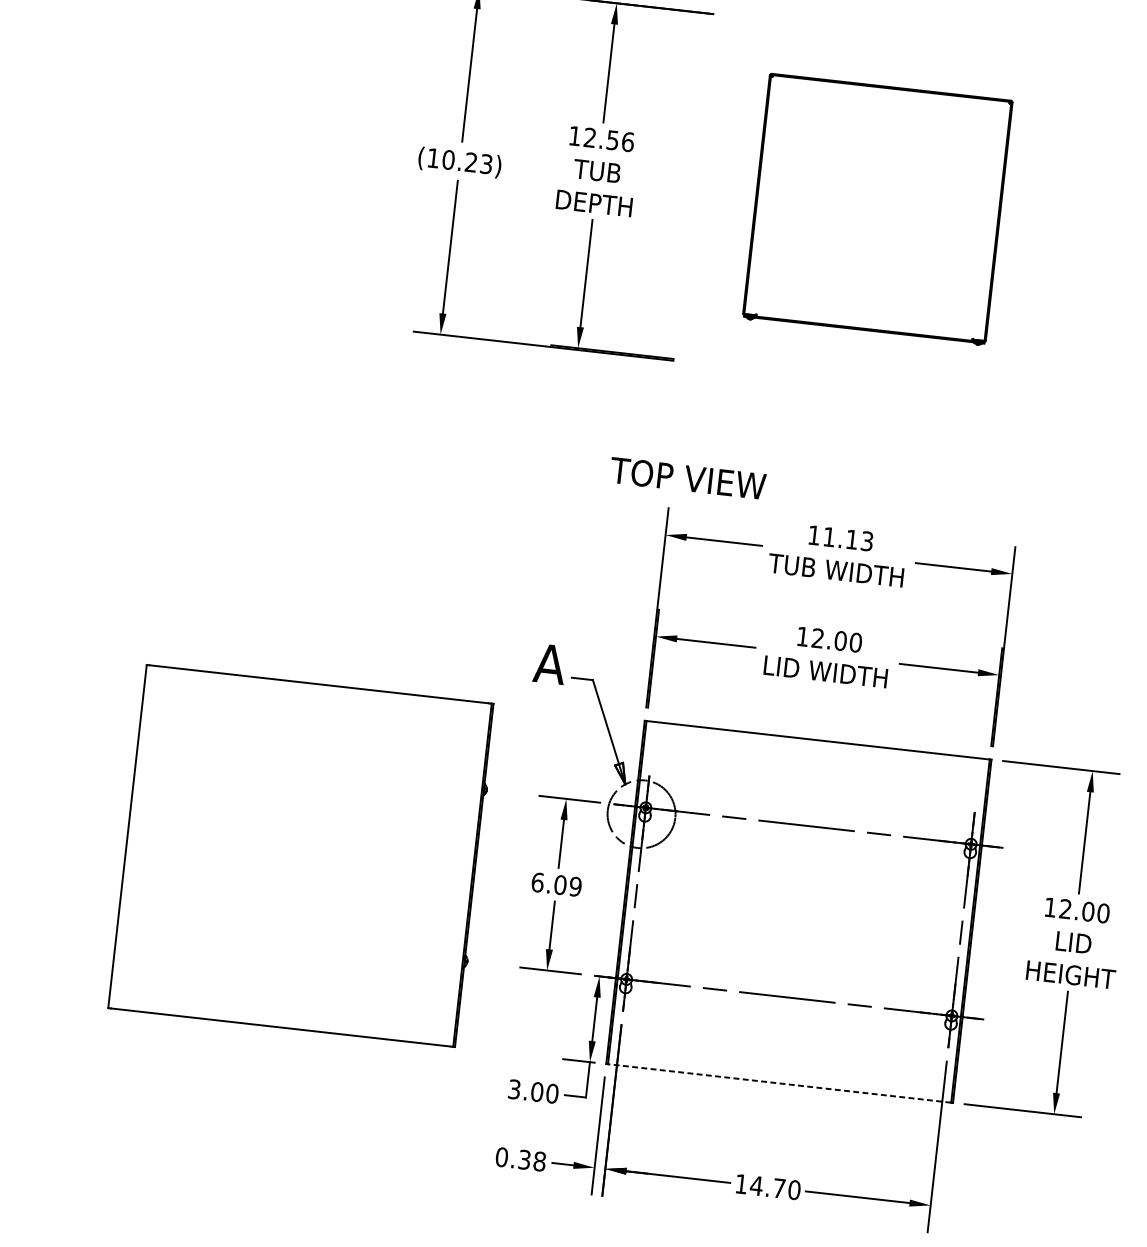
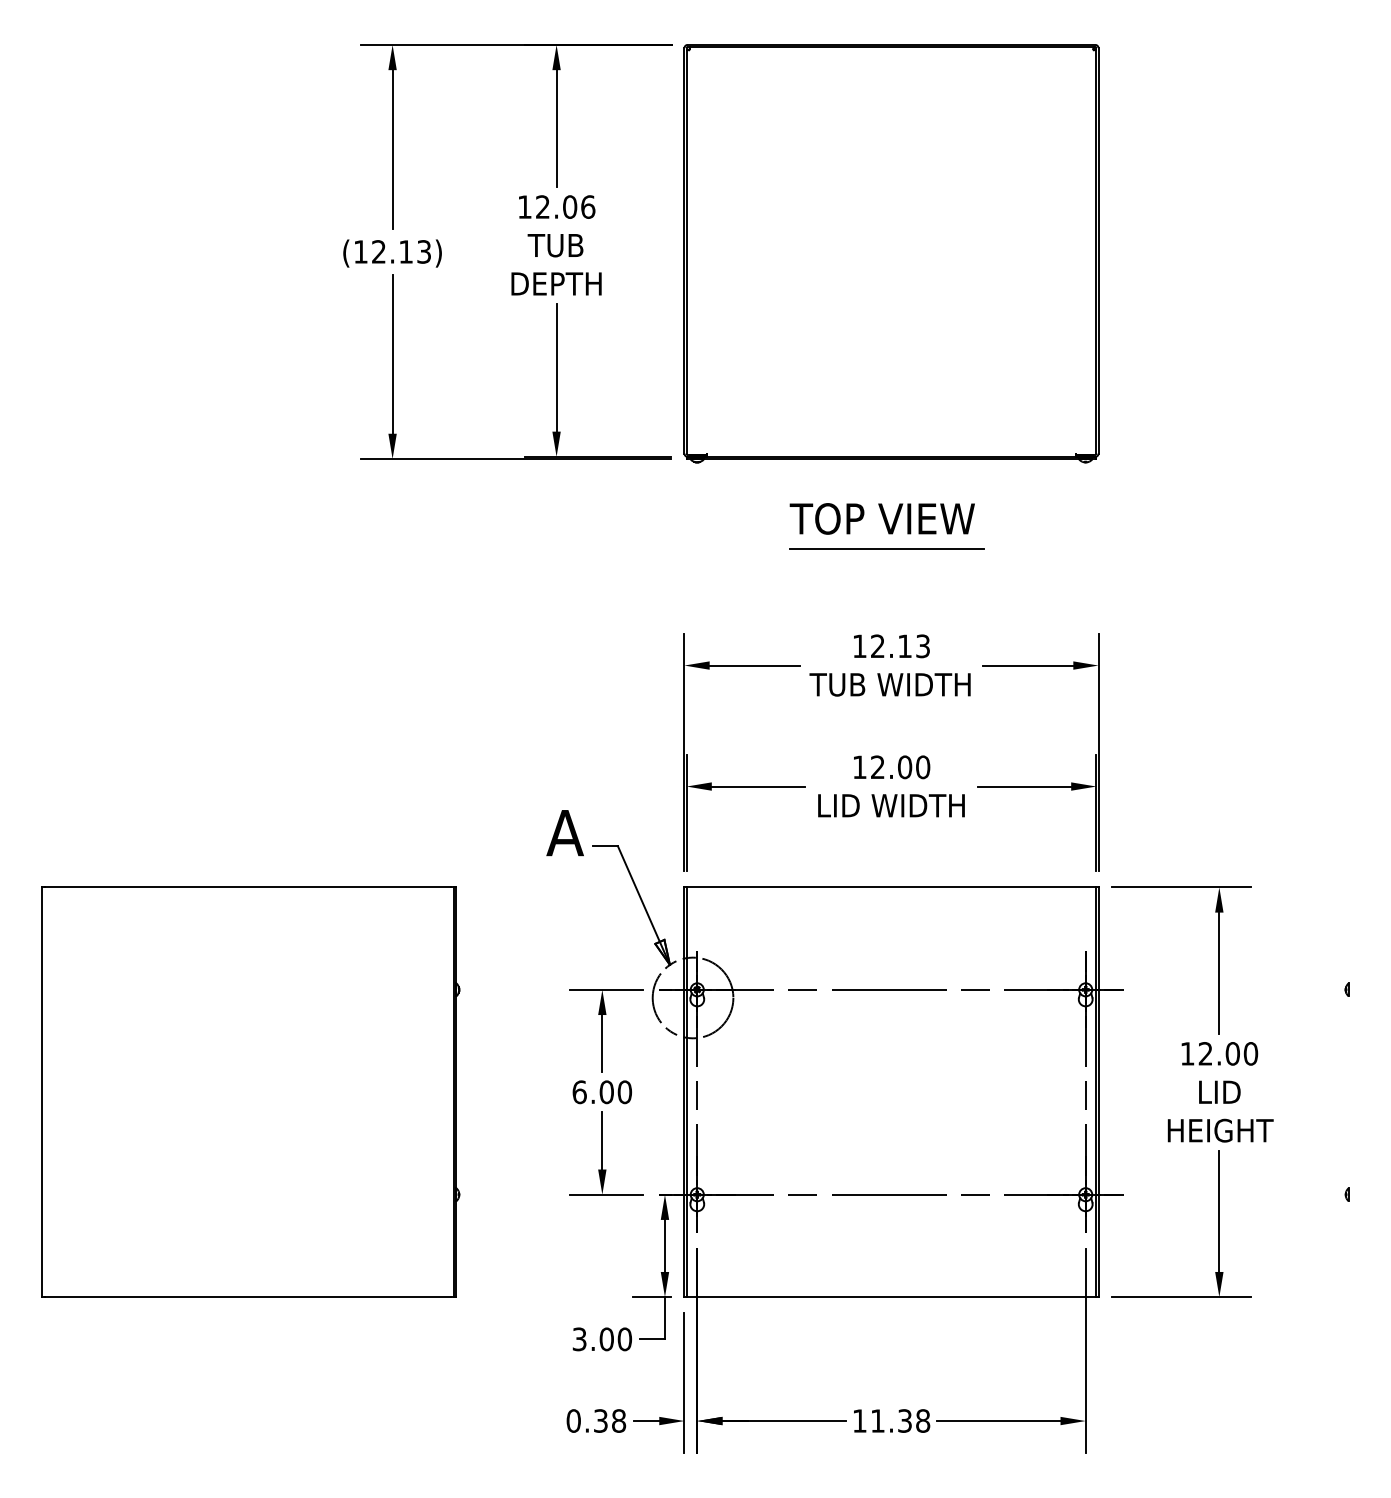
text: (613, 139) -> (570, 206), 12.56 -> 12.06
text: (459, 160) -> (391, 251), (10.23) -> (12.13)
part: (877, 209) -> (891, 253), size x1.43
line: (845, 456) -> (886, 549), added
text: (687, 478) -> (881, 518), moved
text: (829, 536) -> (877, 645), 11.13 -> 12.13
part: (302, 855) -> (250, 1091), moved
text: (575, 886) -> (624, 1092), 6.09 -> 6.00
line: (779, 1083) -> (891, 1297), dashed -> solid
text: (775, 1187) -> (900, 1420), 14.70 -> 11.38

